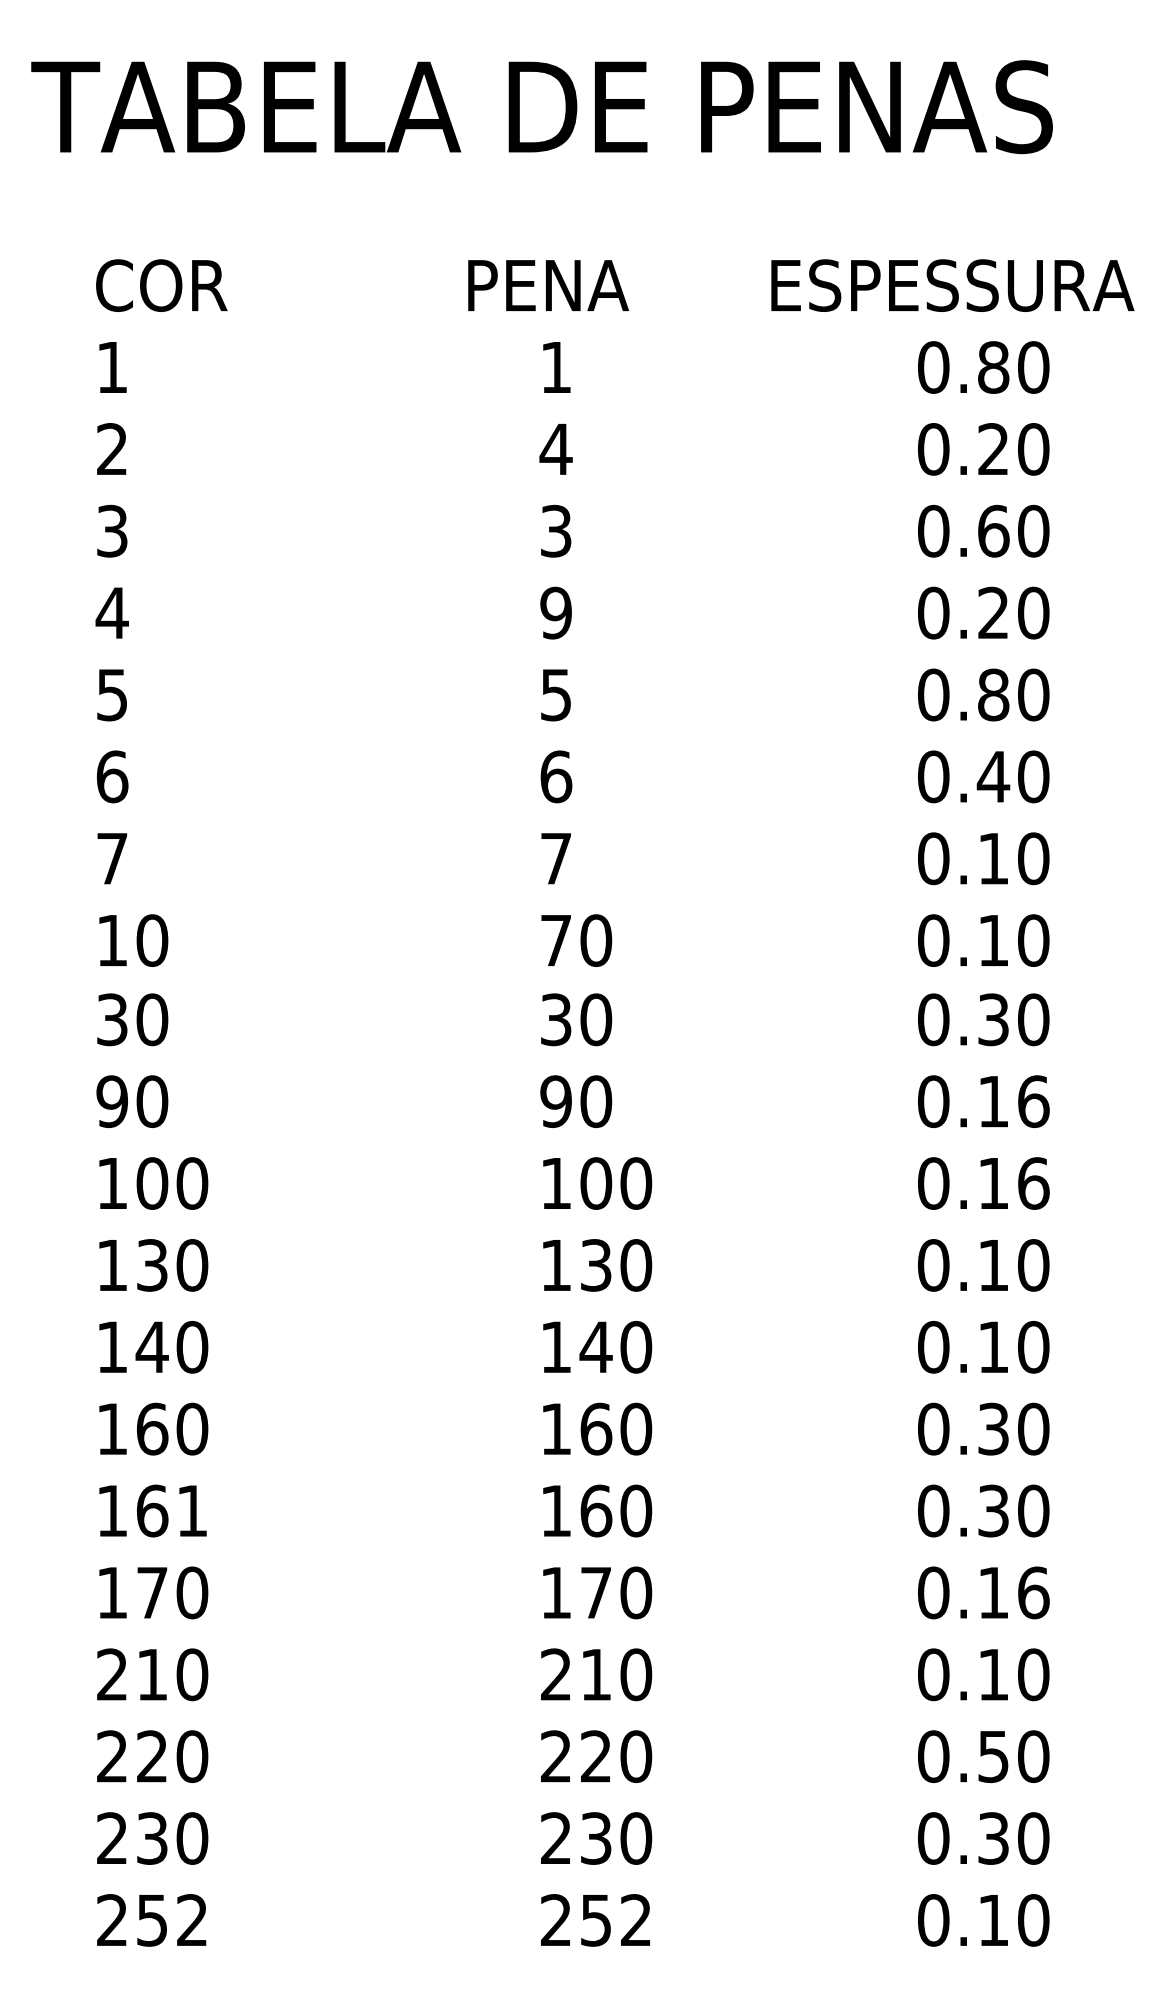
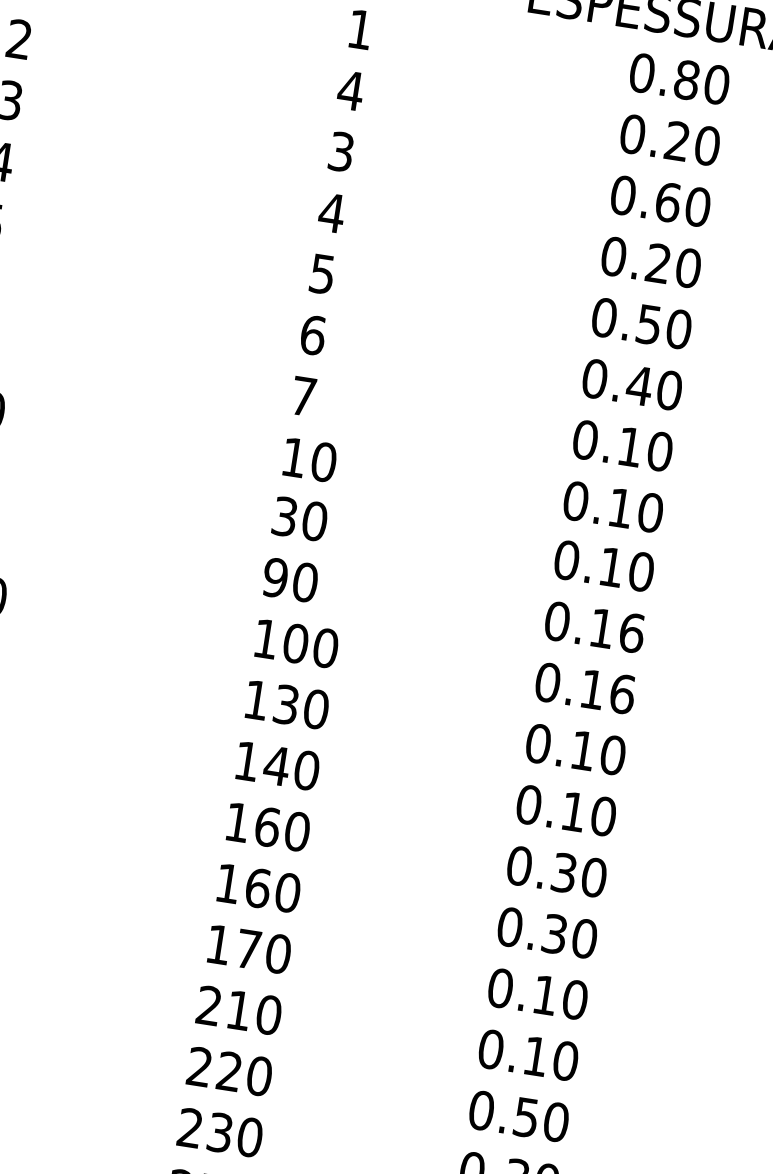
text: (555, 612) -> (331, 212), 9 -> 4
text: (993, 694) -> (649, 324), 0.80 -> 0.50
text: (555, 940) -> (293, 457), 70 -> 10
text: (993, 1019) -> (611, 567), 0.30 -> 0.10
text: (1033, 1592) -> (575, 999), 0.16 -> 0.10

